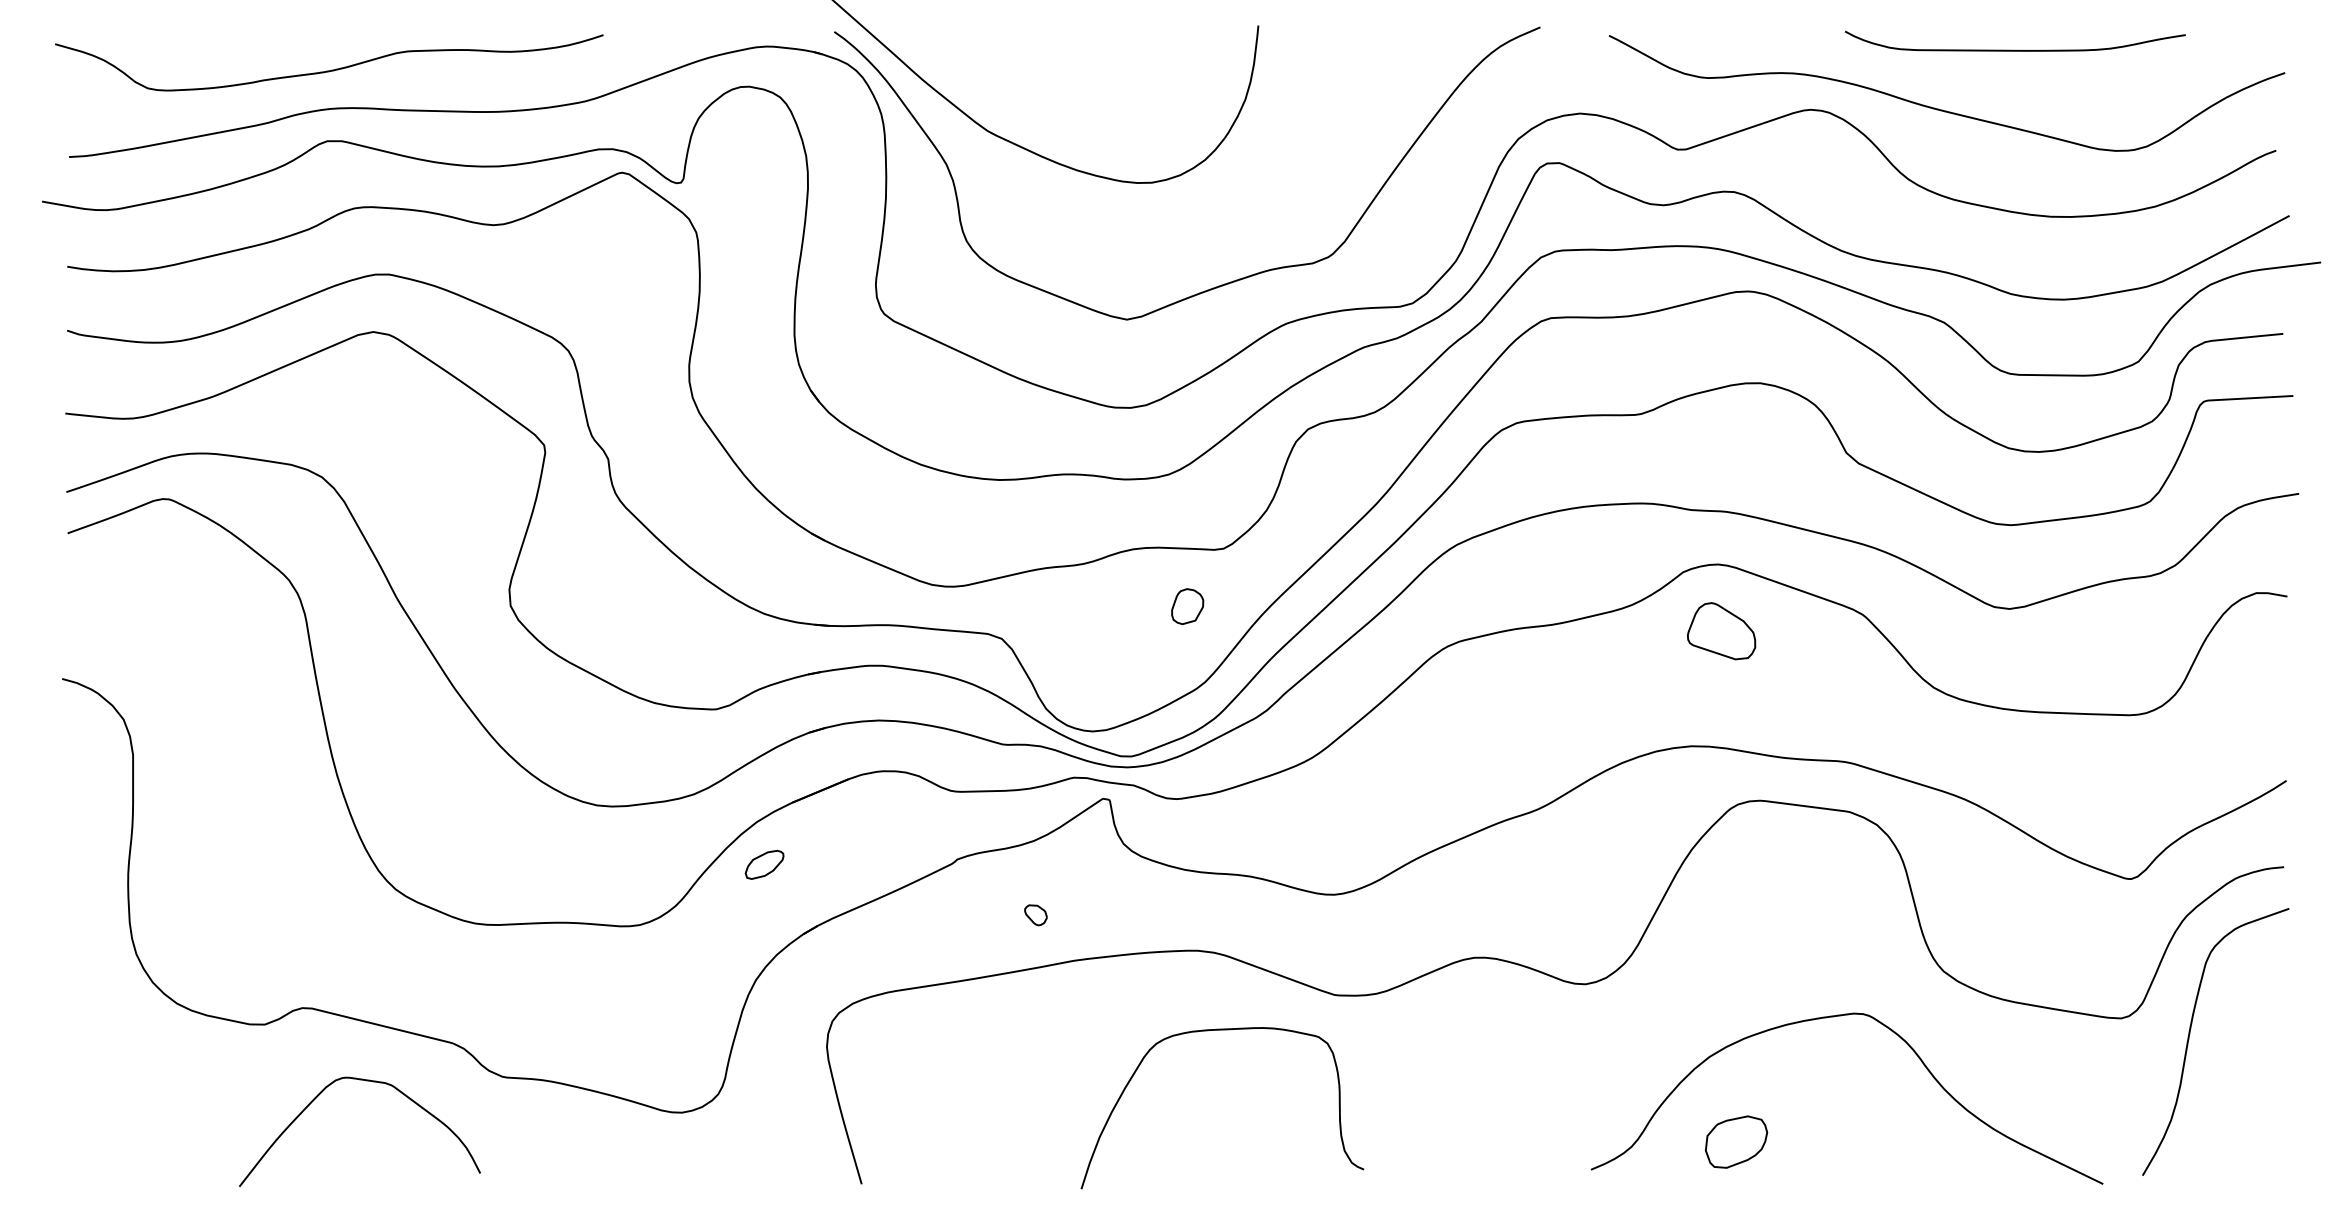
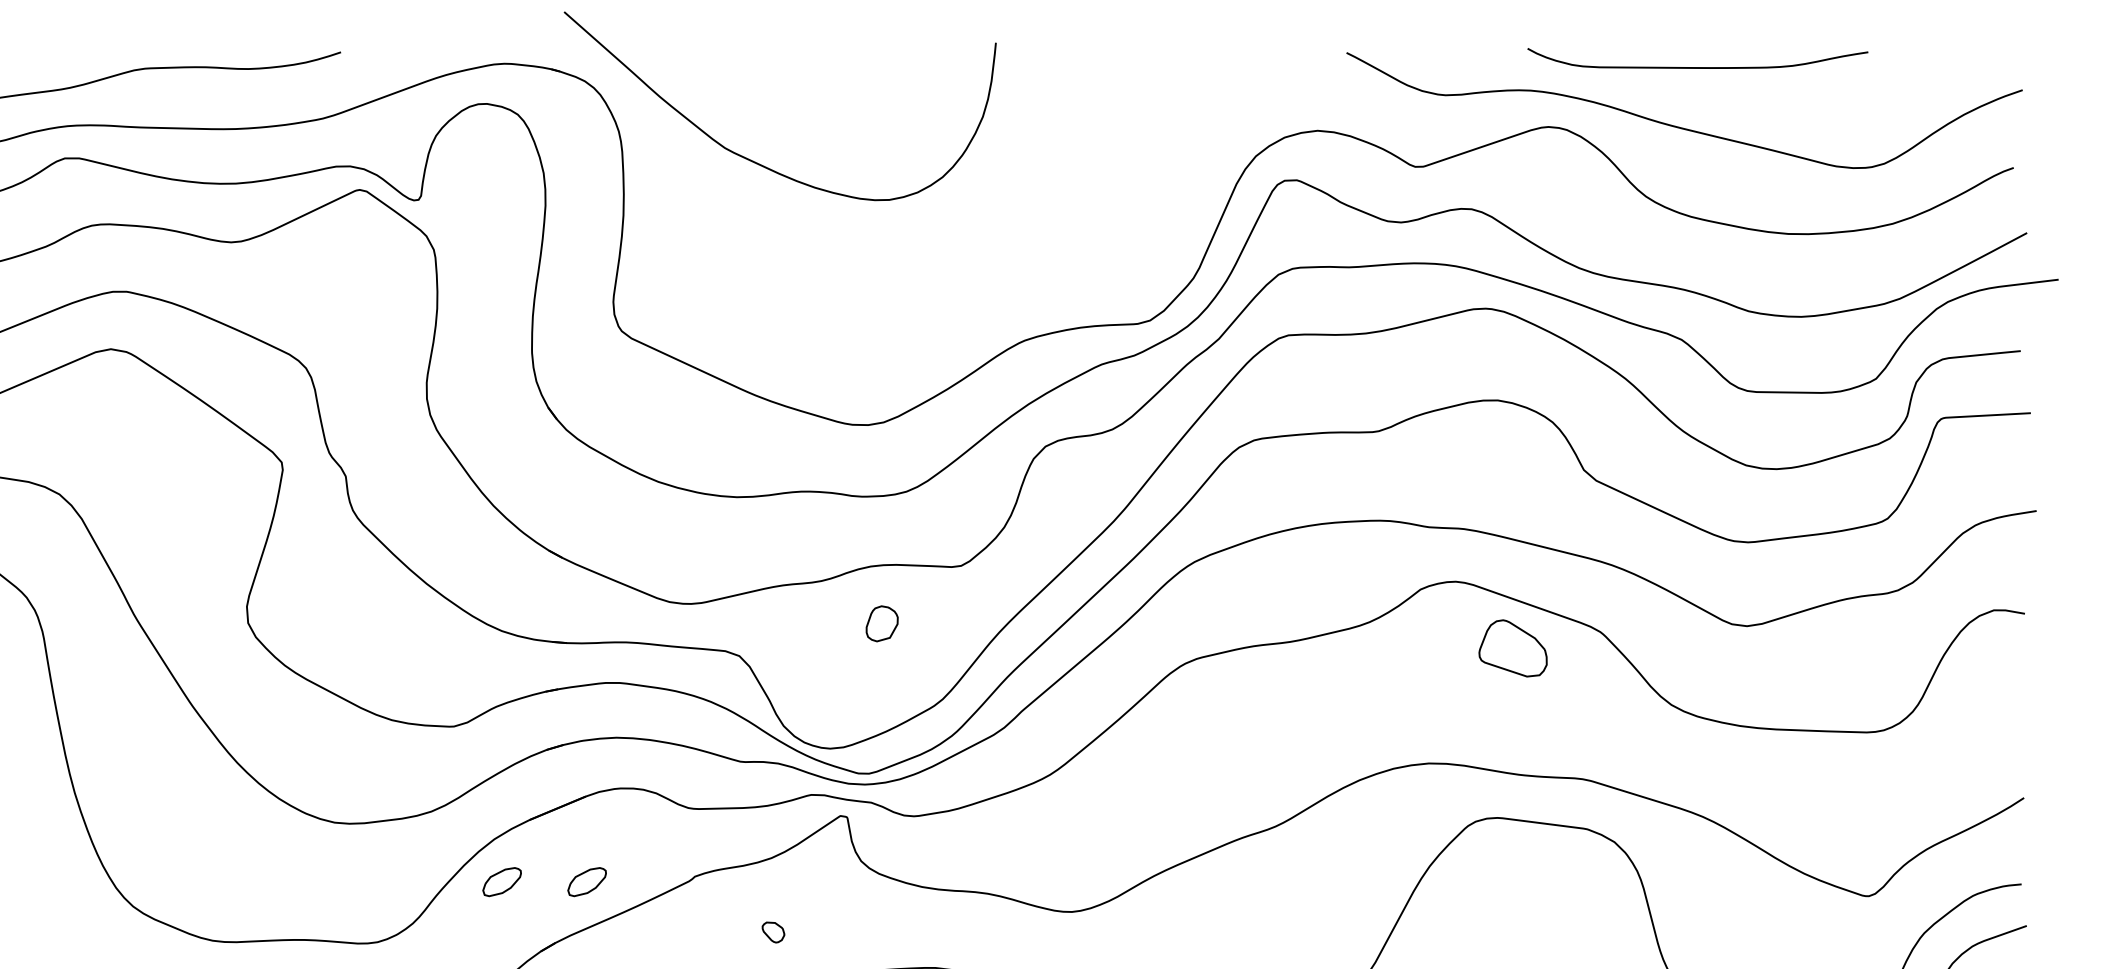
curve: (2015, 49) -> (1698, 66), moved
curve: (1224, 283) -> (962, 300), removed
part: (1187, 606) -> (882, 623), moved
part: (1721, 631) -> (1513, 648), moved
part: (849, 864) -> (587, 881), added

